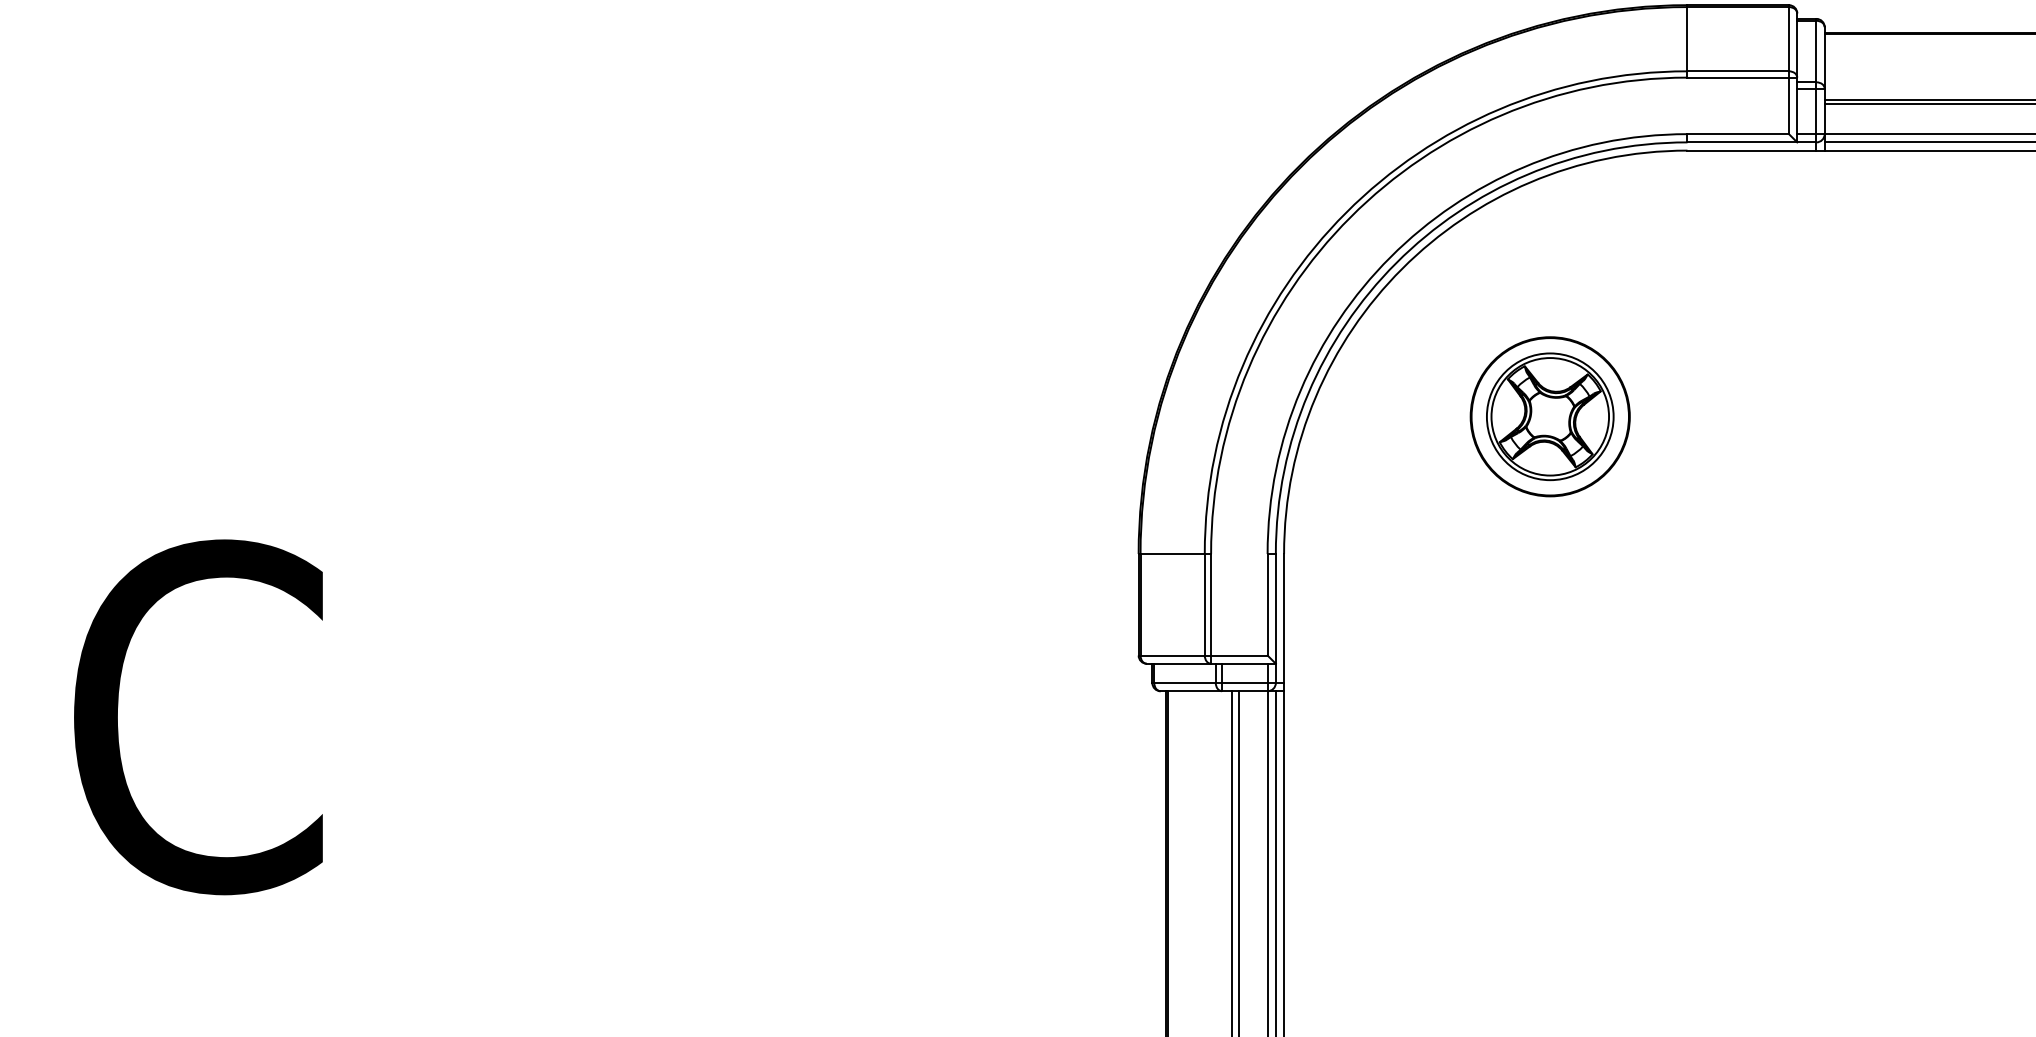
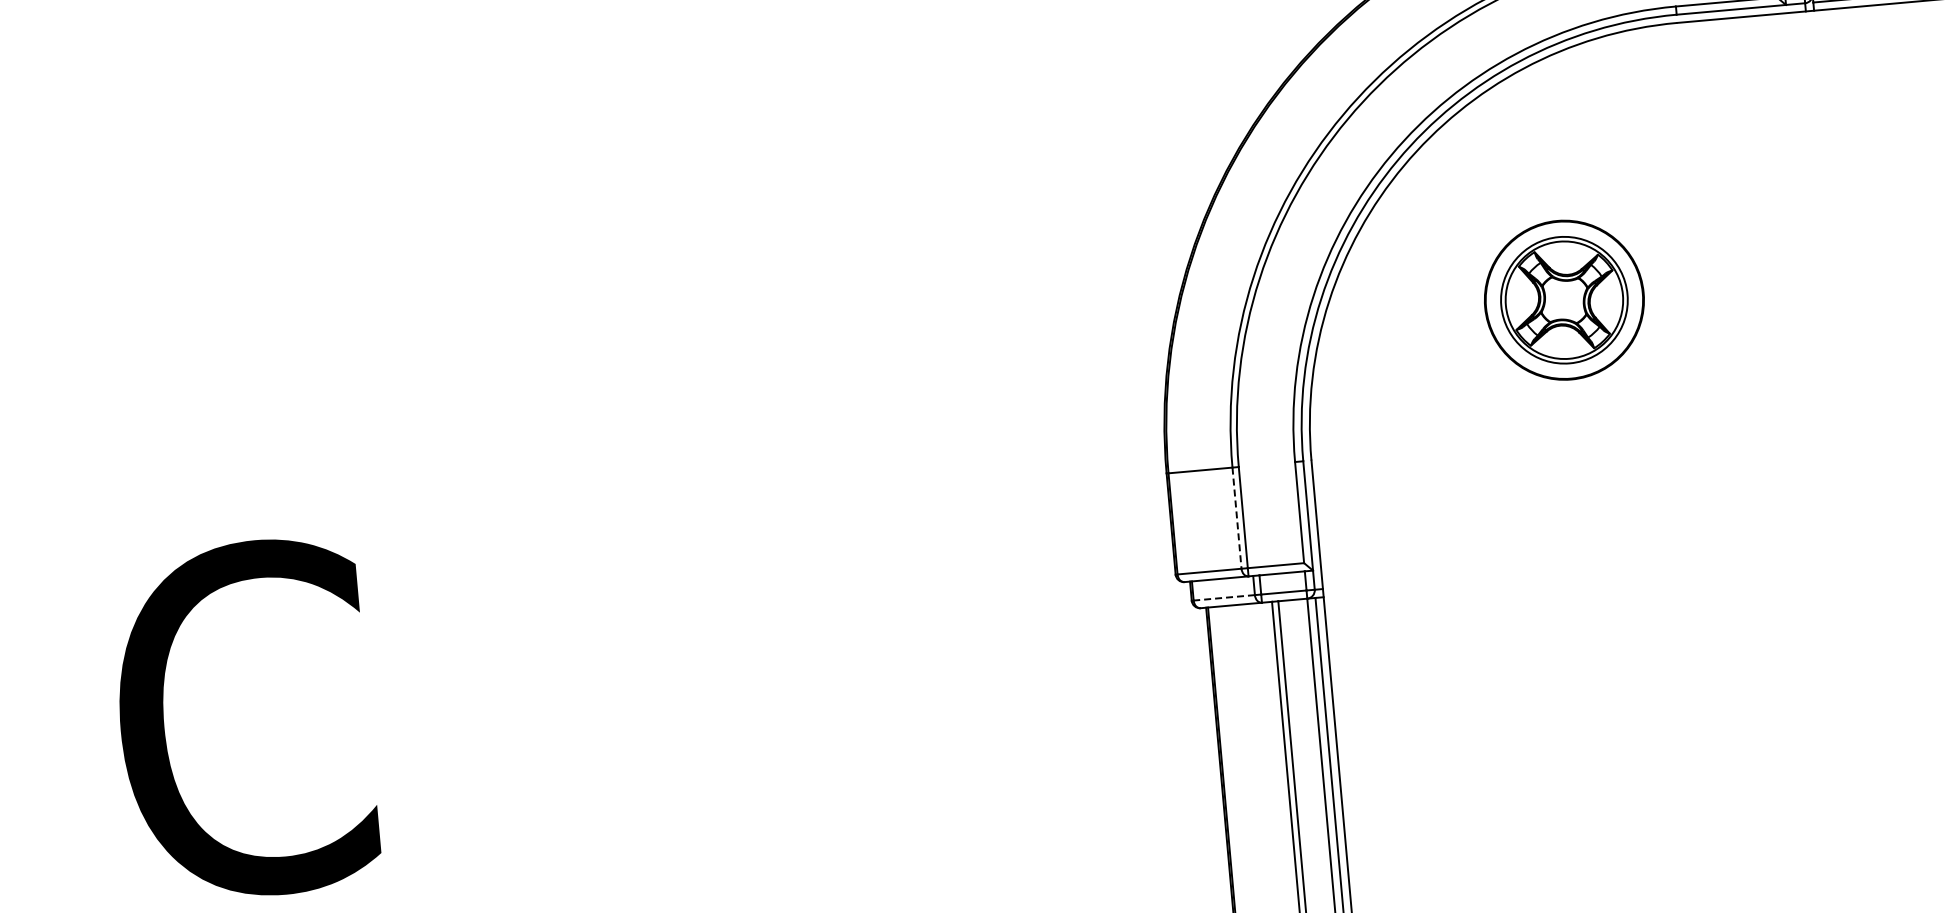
line: (1204, 604) -> (1236, 517), solid -> dashed
line: (1185, 682) -> (1224, 597), solid -> dashed

